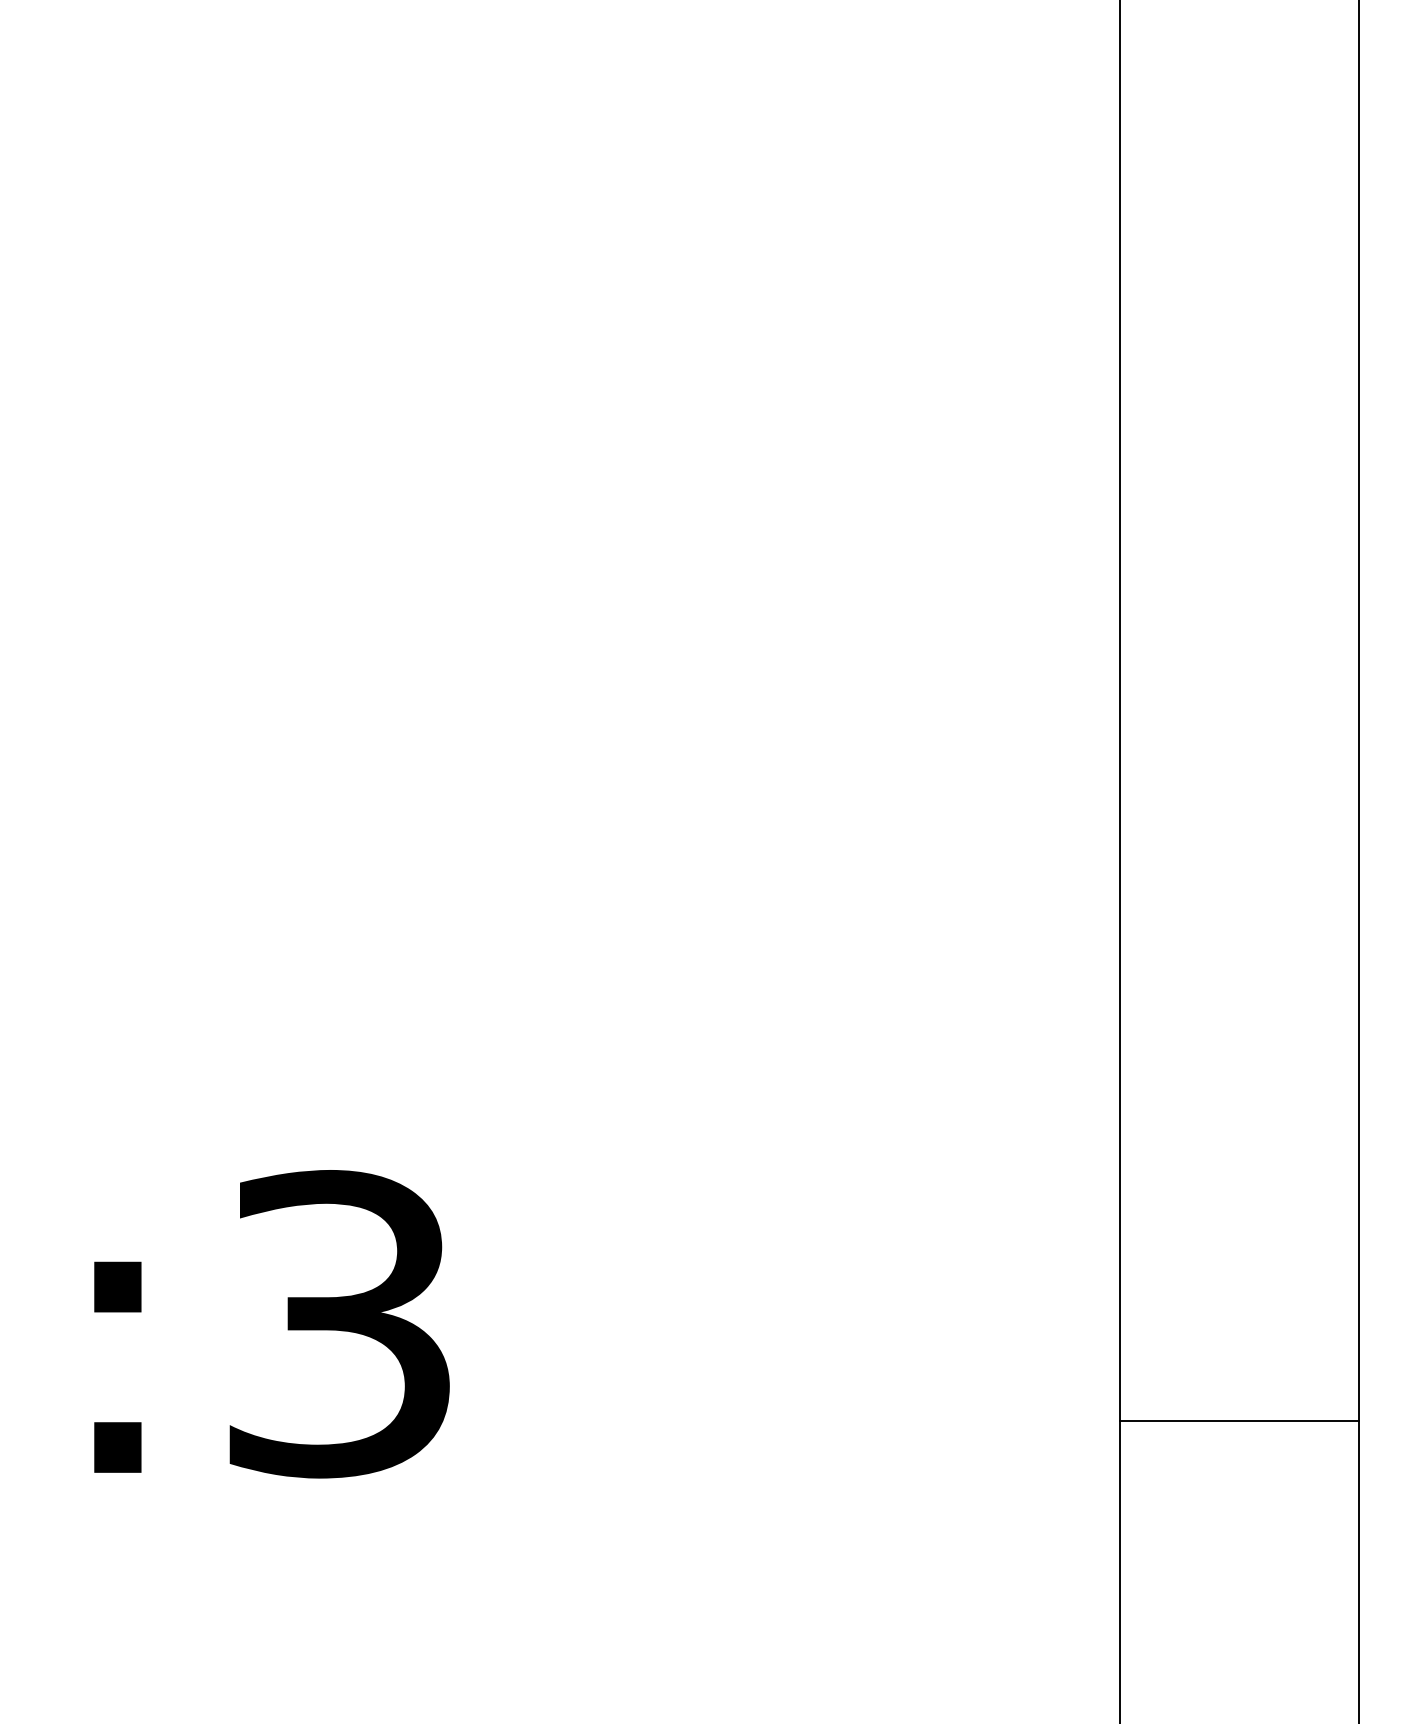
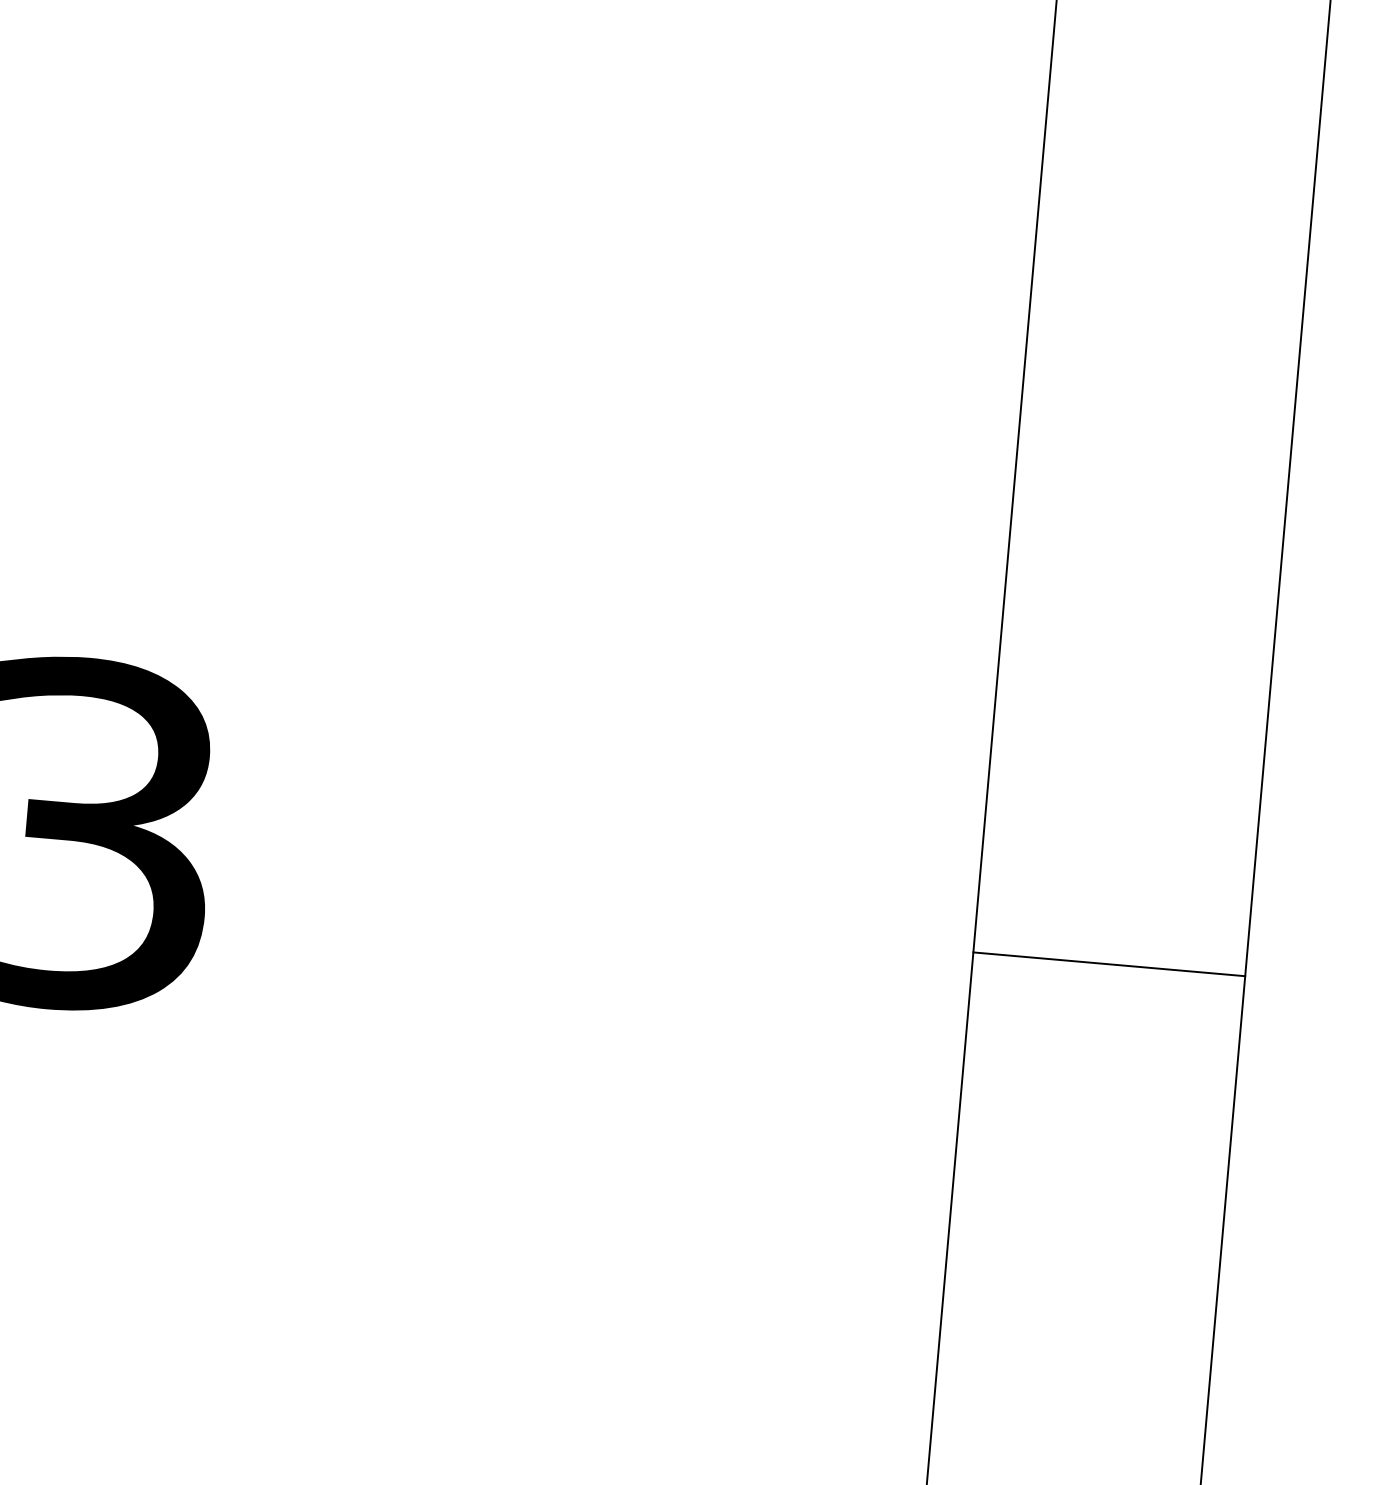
line: (1239, 1420) -> (1109, 964), moved

